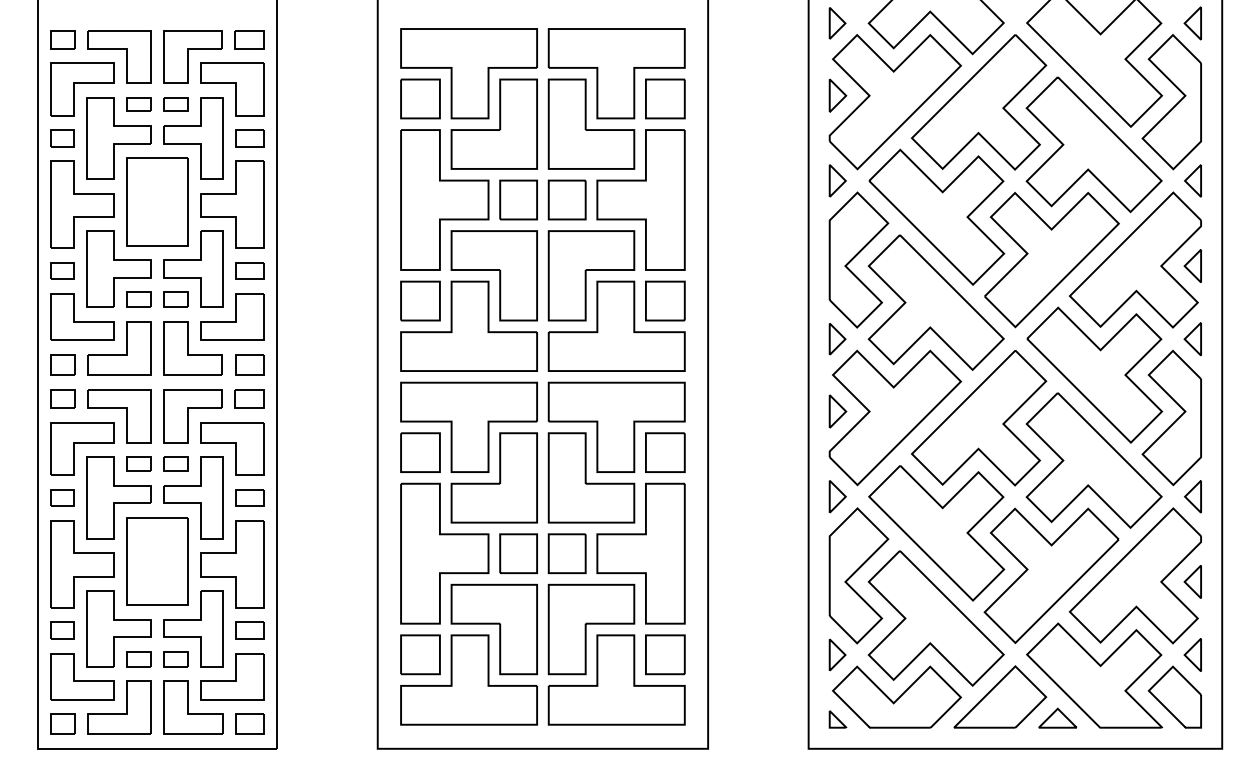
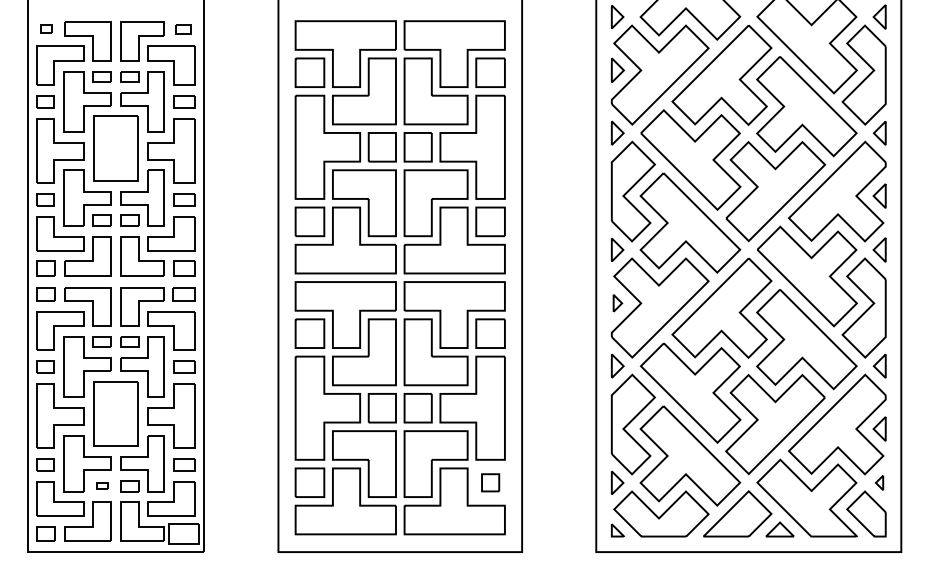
part: (62, 39) -> (45, 28), size x0.6
part: (249, 39) -> (183, 28), size x0.7
part: (837, 411) -> (617, 303), size x0.7
part: (665, 654) -> (490, 482), size x0.6
part: (1192, 654) -> (879, 482), size x0.6
part: (138, 659) -> (101, 486), size x0.6
part: (249, 723) -> (183, 533), size x1.4

